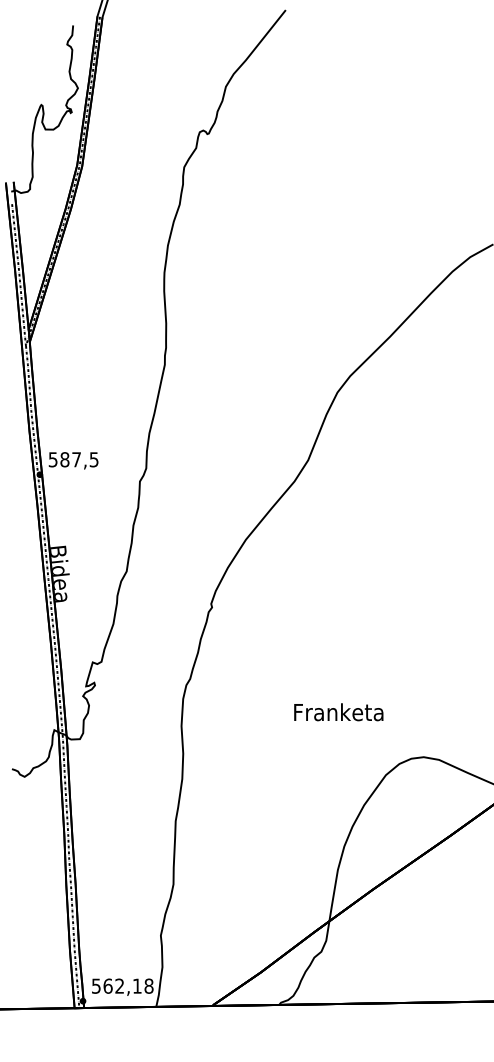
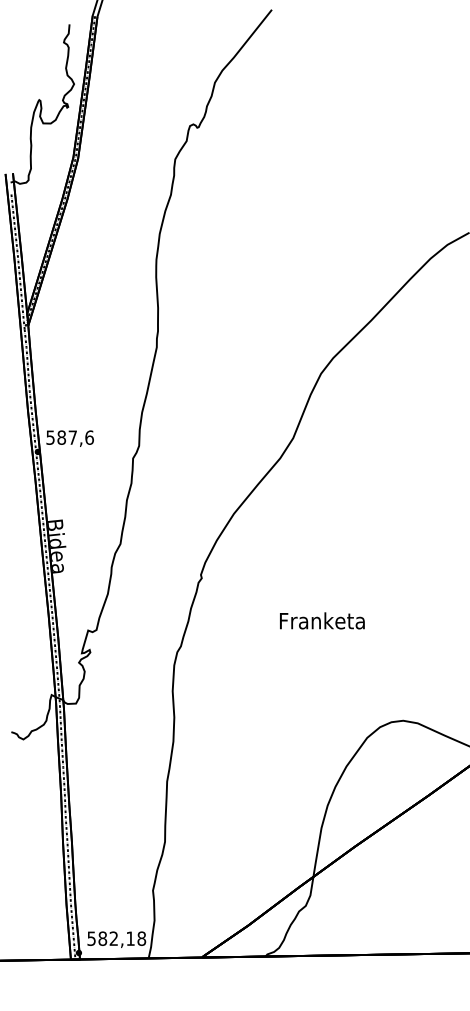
text: (93, 459) -> (88, 437), 587,5 -> 587,6
text: (338, 712) -> (322, 621), moved
text: (107, 985) -> (102, 938), 562,18 -> 582,18

